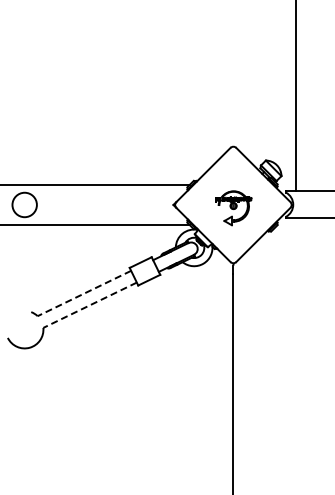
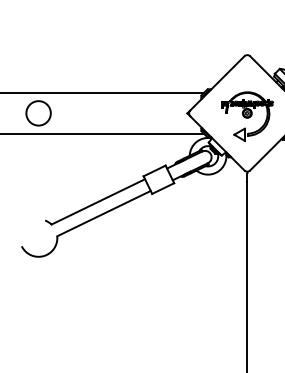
part: (233, 208) -> (247, 116), size x1.43
line: (84, 293) -> (98, 201), dashed -> solid
line: (90, 305) -> (104, 213), dashed -> solid

